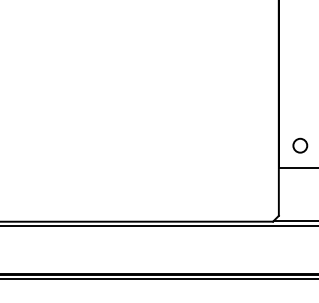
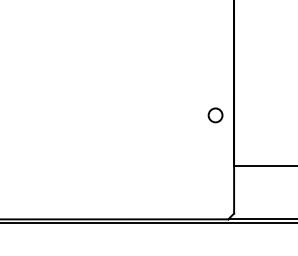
circle: (300, 145) -> (215, 115), moved

